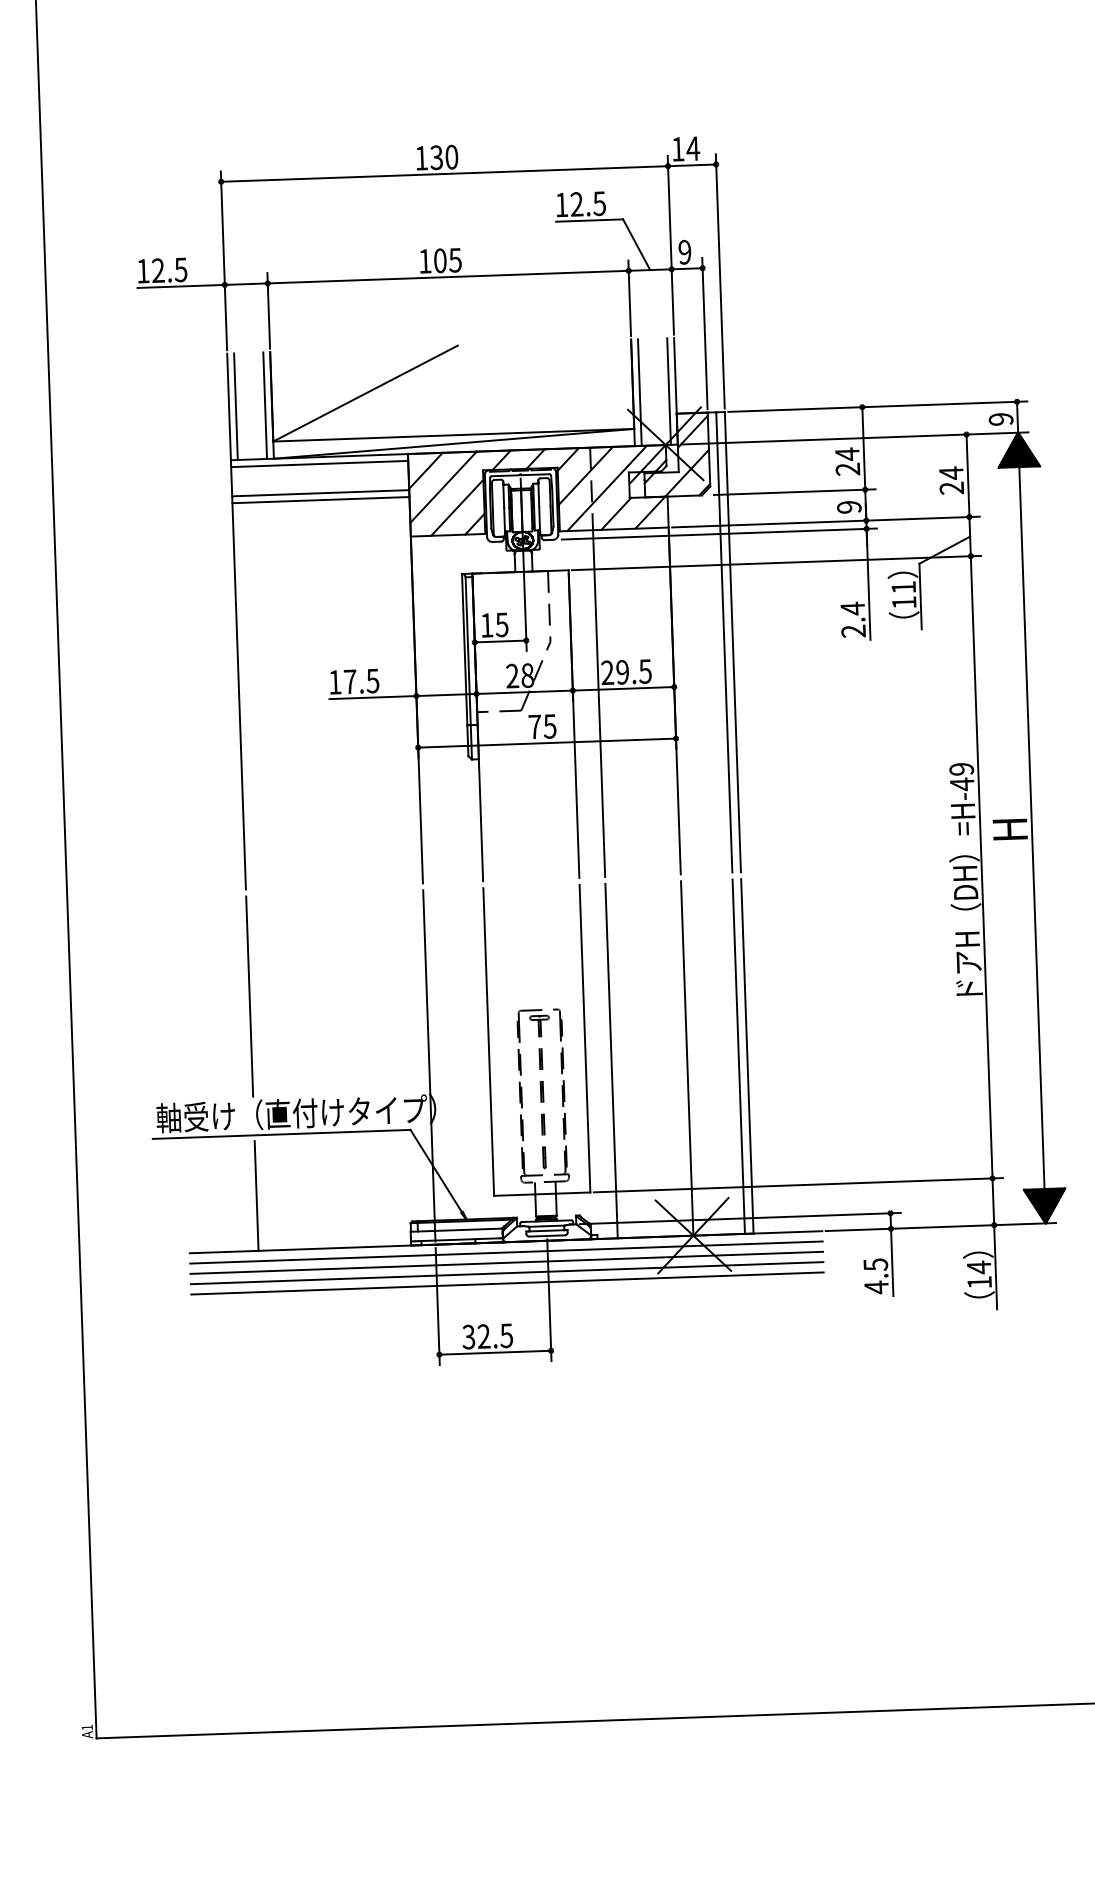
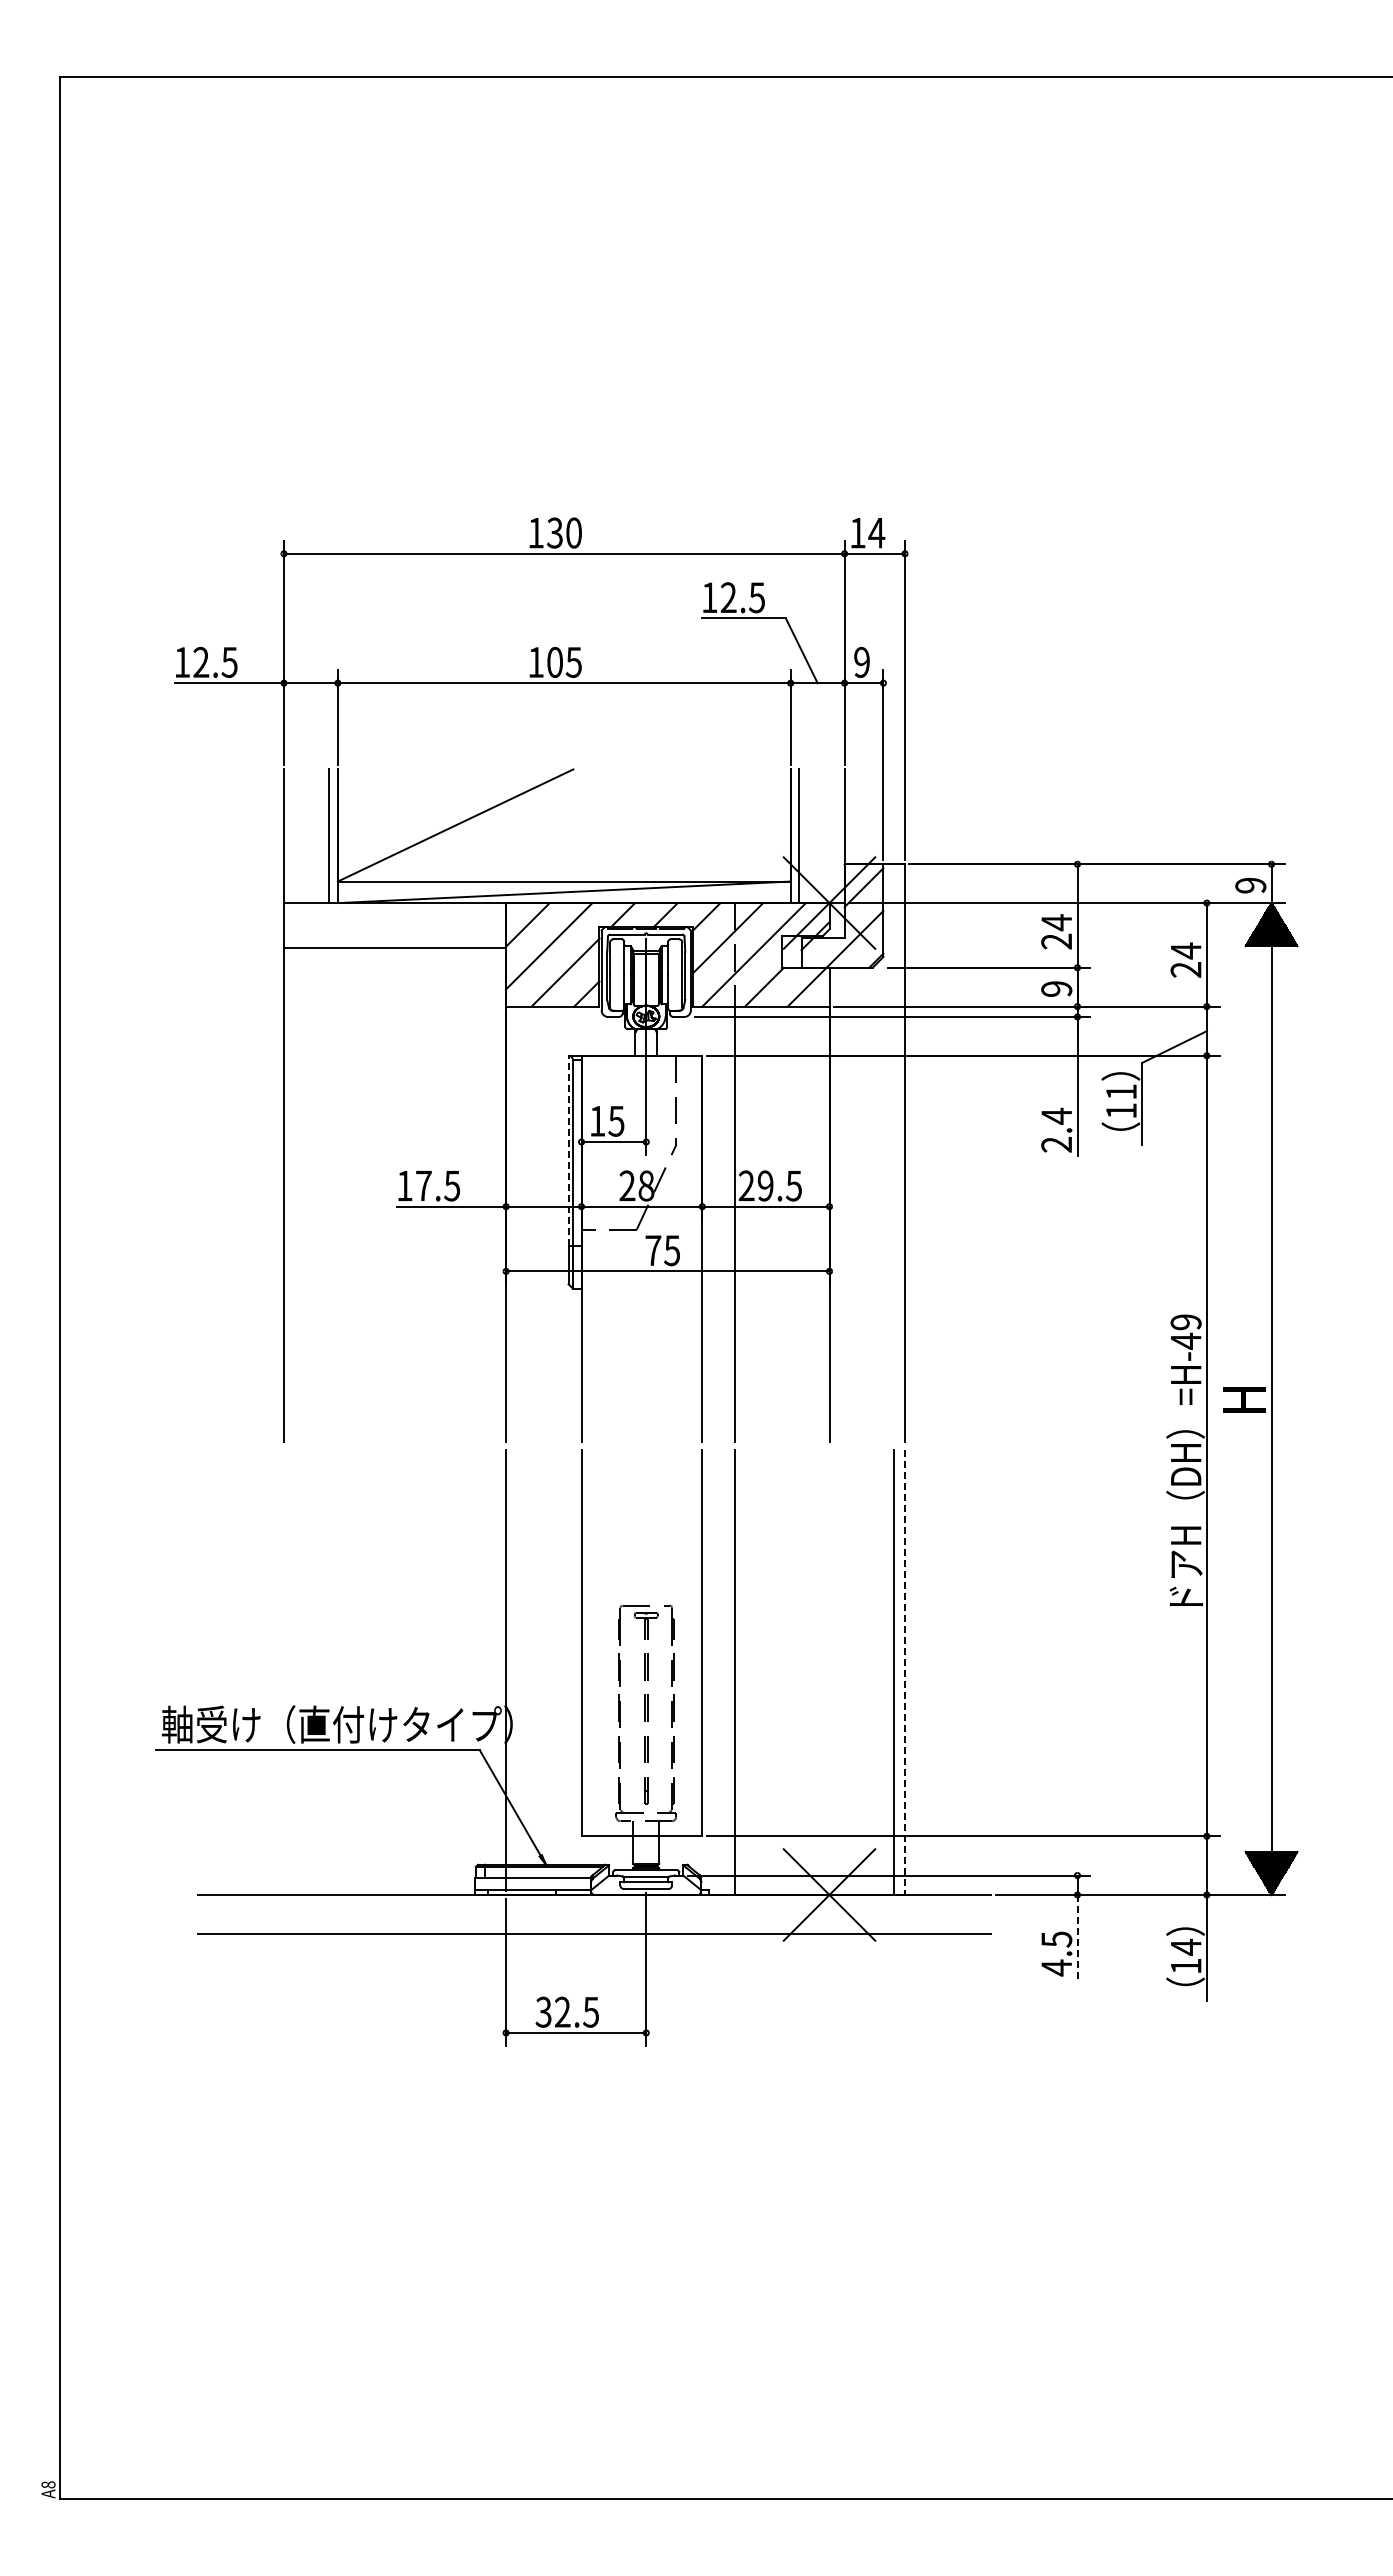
line: (668, 391) -> (835, 836), removed
line: (235, 406) -> (292, 836), removed
line: (320, 463) -> (395, 911), removed
line: (321, 500) -> (395, 957), removed
line: (724, 642) -> (894, 1152), removed
line: (464, 649) -> (568, 1150), solid -> dashed
line: (250, 996) -> (284, 1575), removed
line: (746, 1057) -> (904, 1673), solid -> dashed
line: (687, 1058) -> (829, 1672), removed
line: (257, 1195) -> (284, 1825), removed
line: (506, 1252) -> (594, 1907), removed
line: (506, 1262) -> (594, 1920), removed
line: (892, 1262) -> (1077, 1937), solid -> dashed
line: (507, 1283) -> (594, 1946), removed
text: (87, 1727) -> (48, 2484), A1 -> A8

